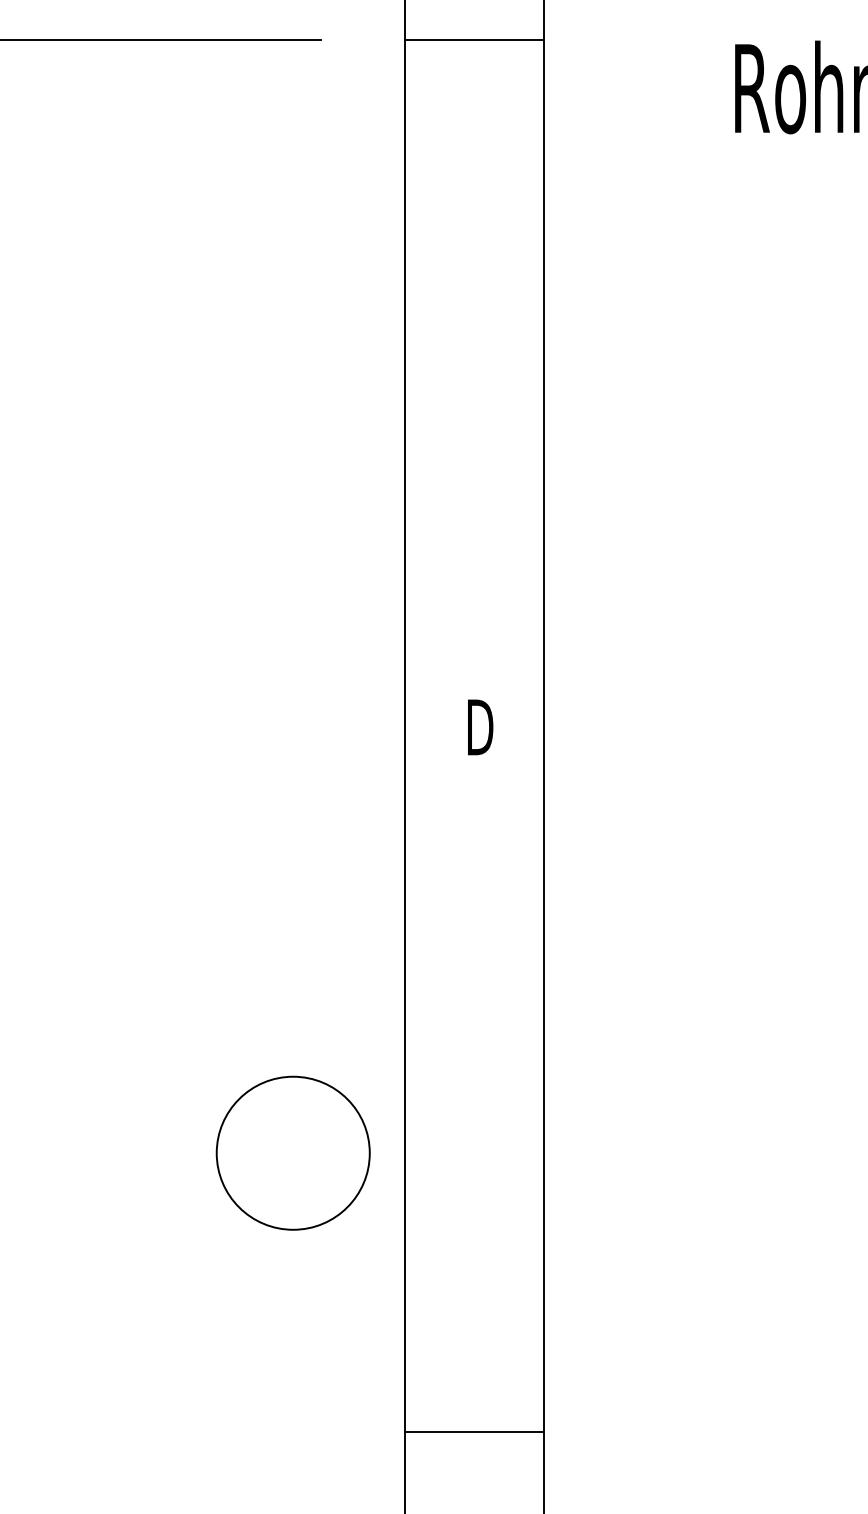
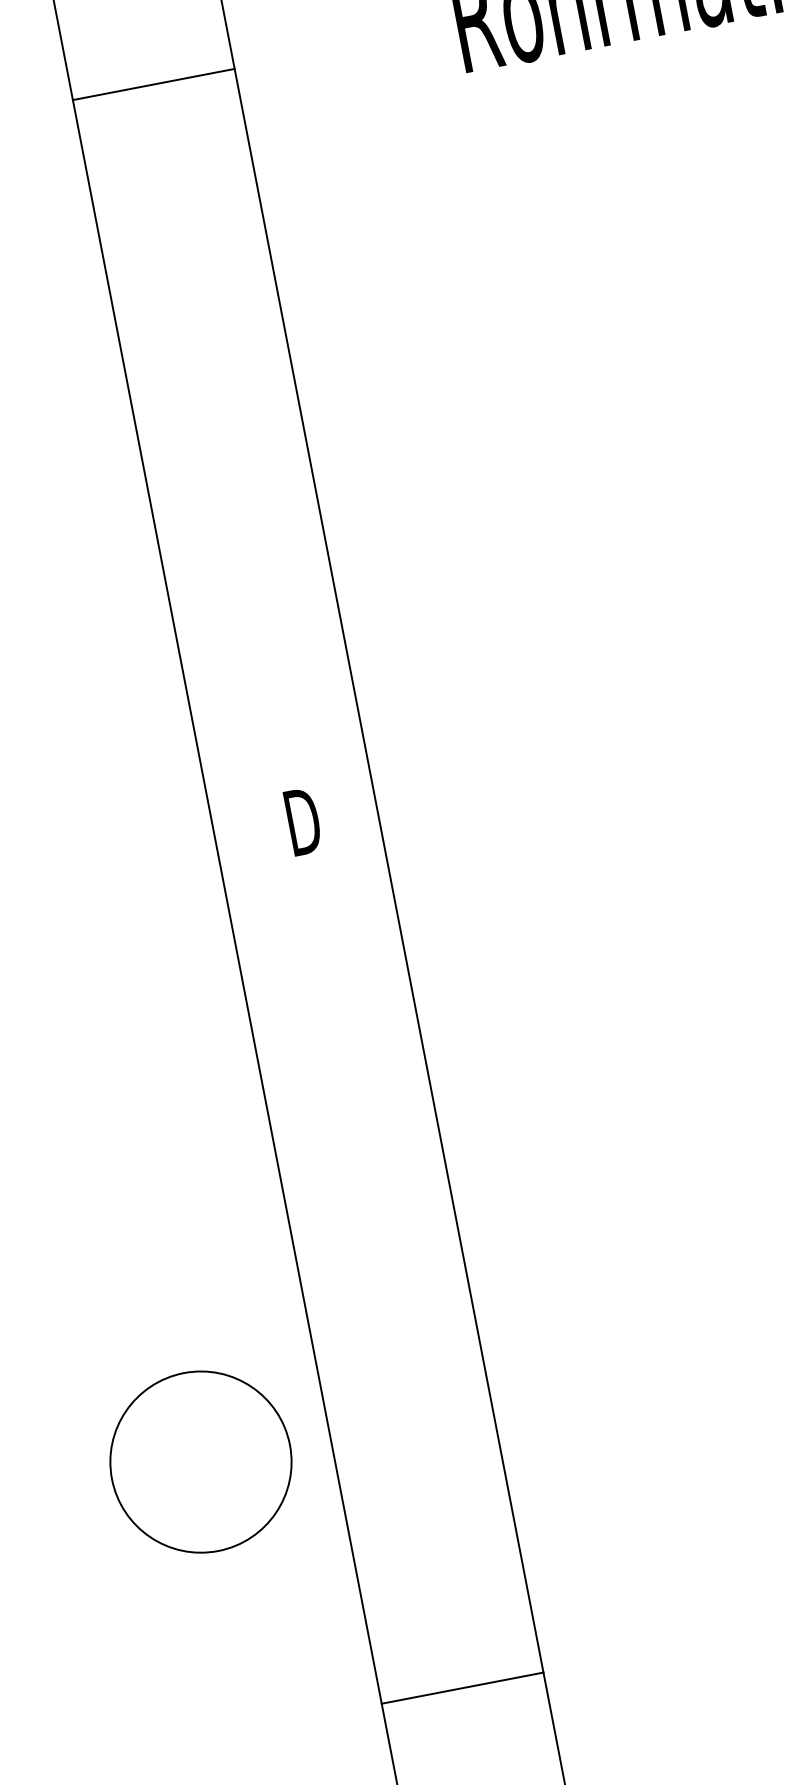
line: (473, 40) -> (153, 85), moved
circle: (292, 1152) -> (199, 1461), moved
line: (473, 1431) -> (461, 1688), moved

